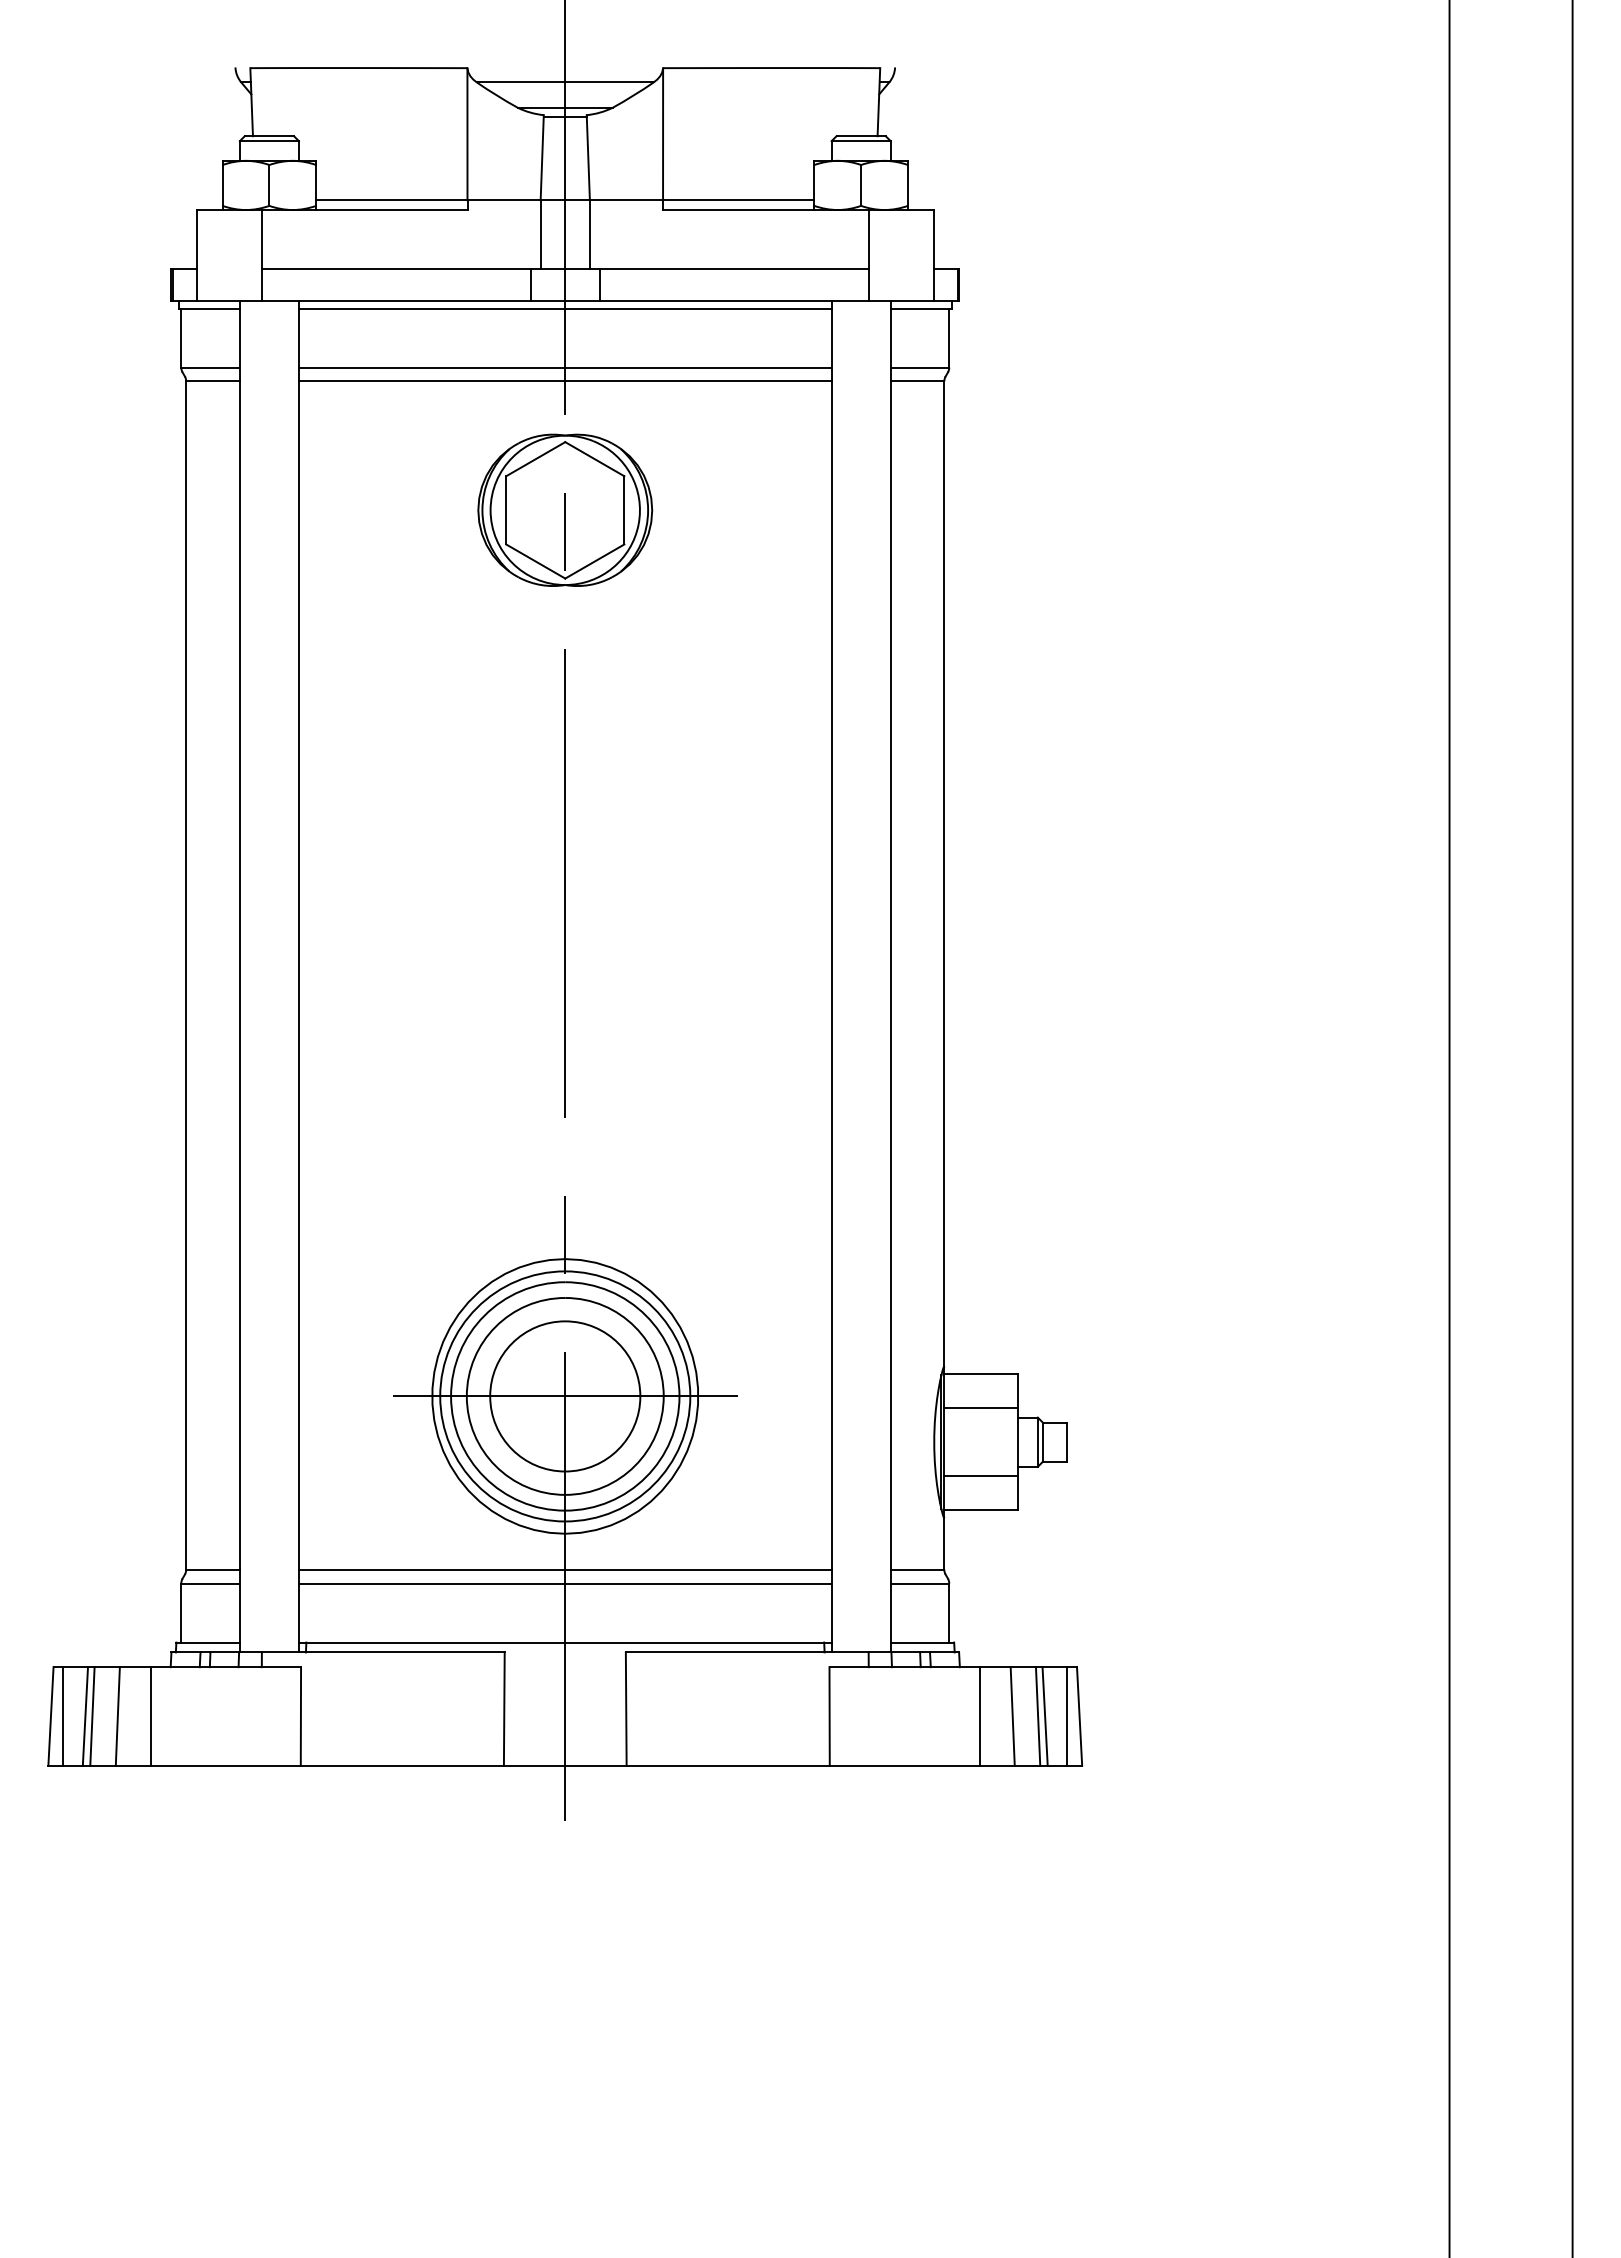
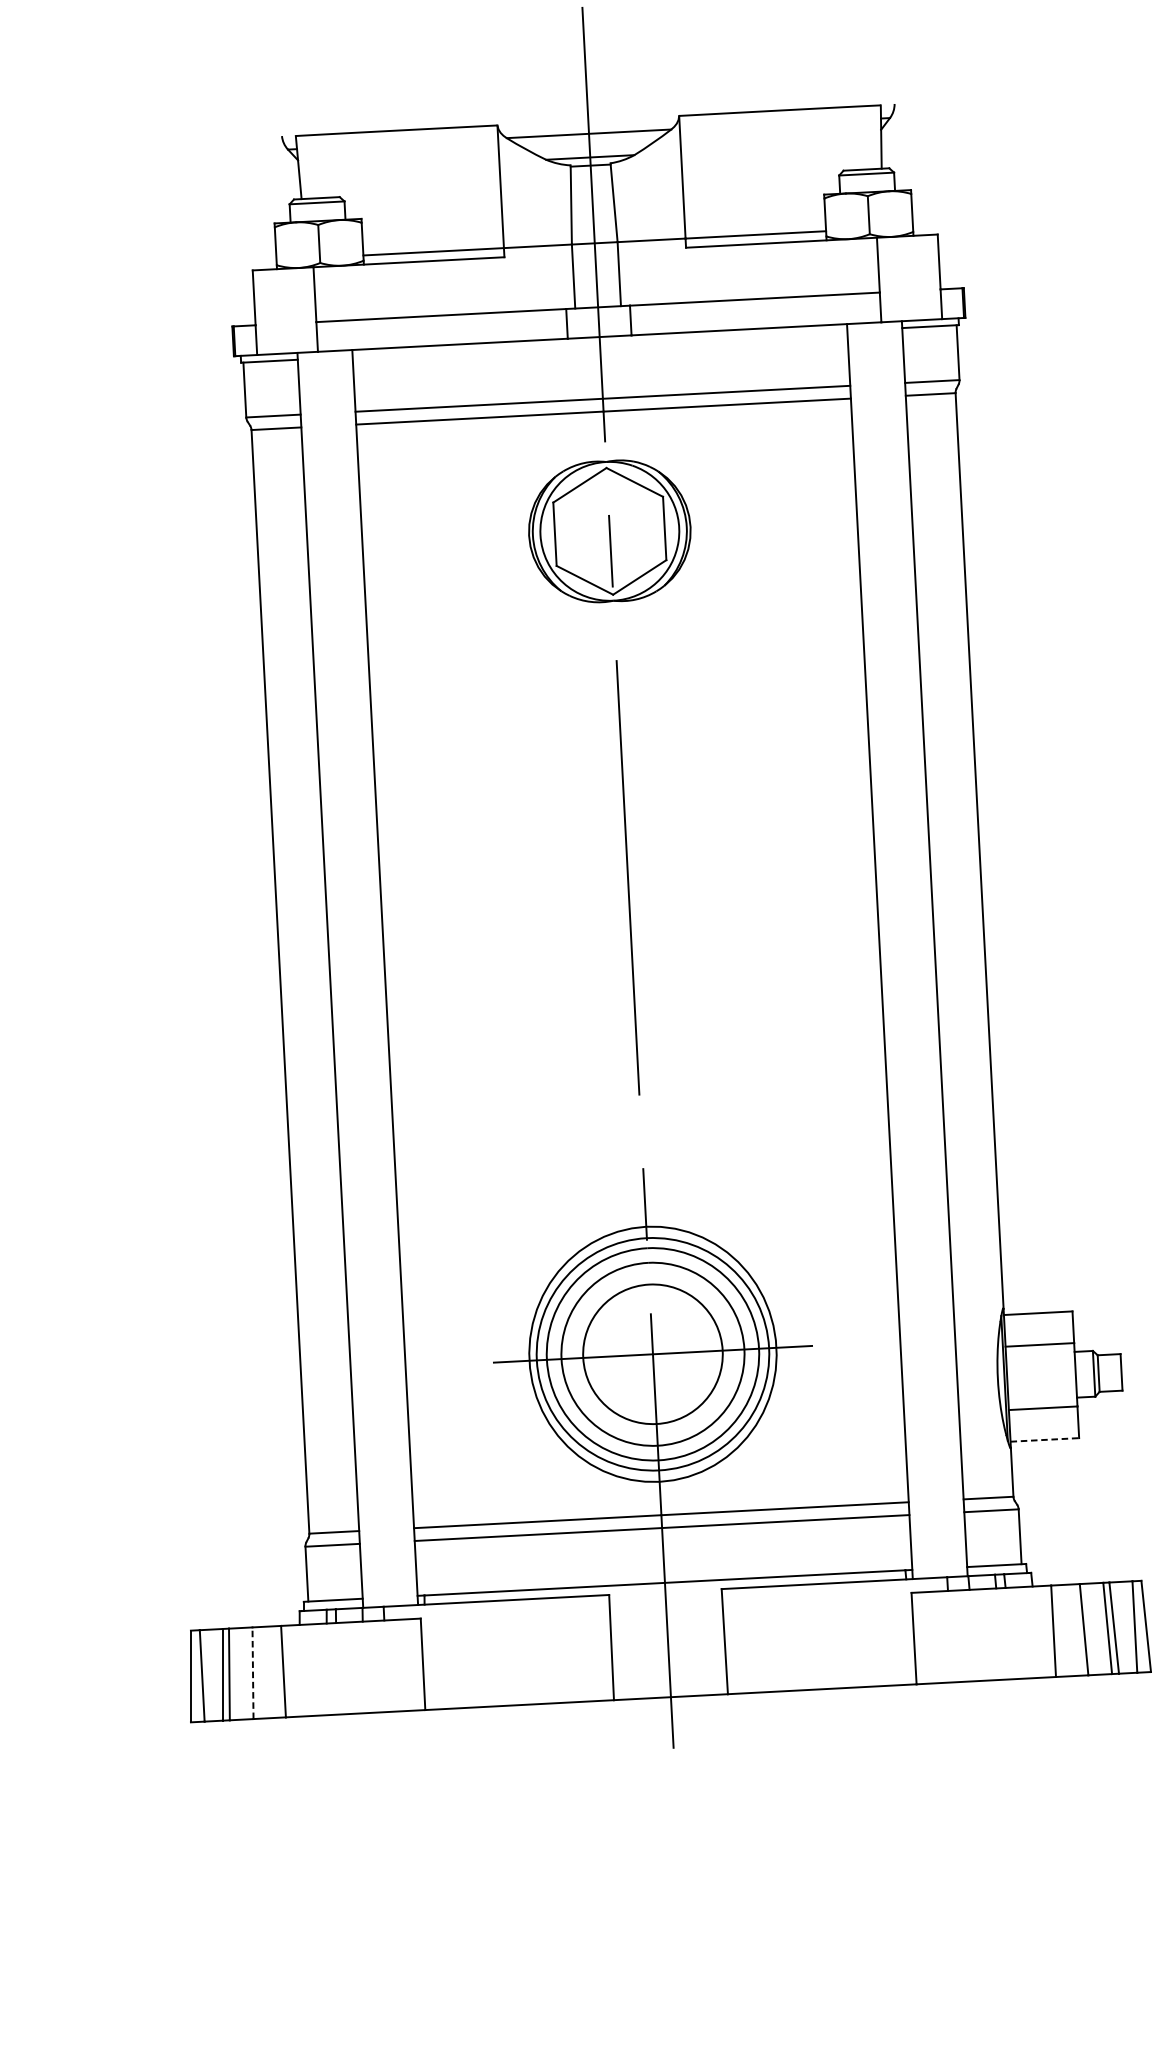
line: (564, 308) -> (599, 343), removed
line: (981, 1510) -> (1045, 1439), solid -> dashed
line: (117, 1715) -> (252, 1672), solid -> dashed

